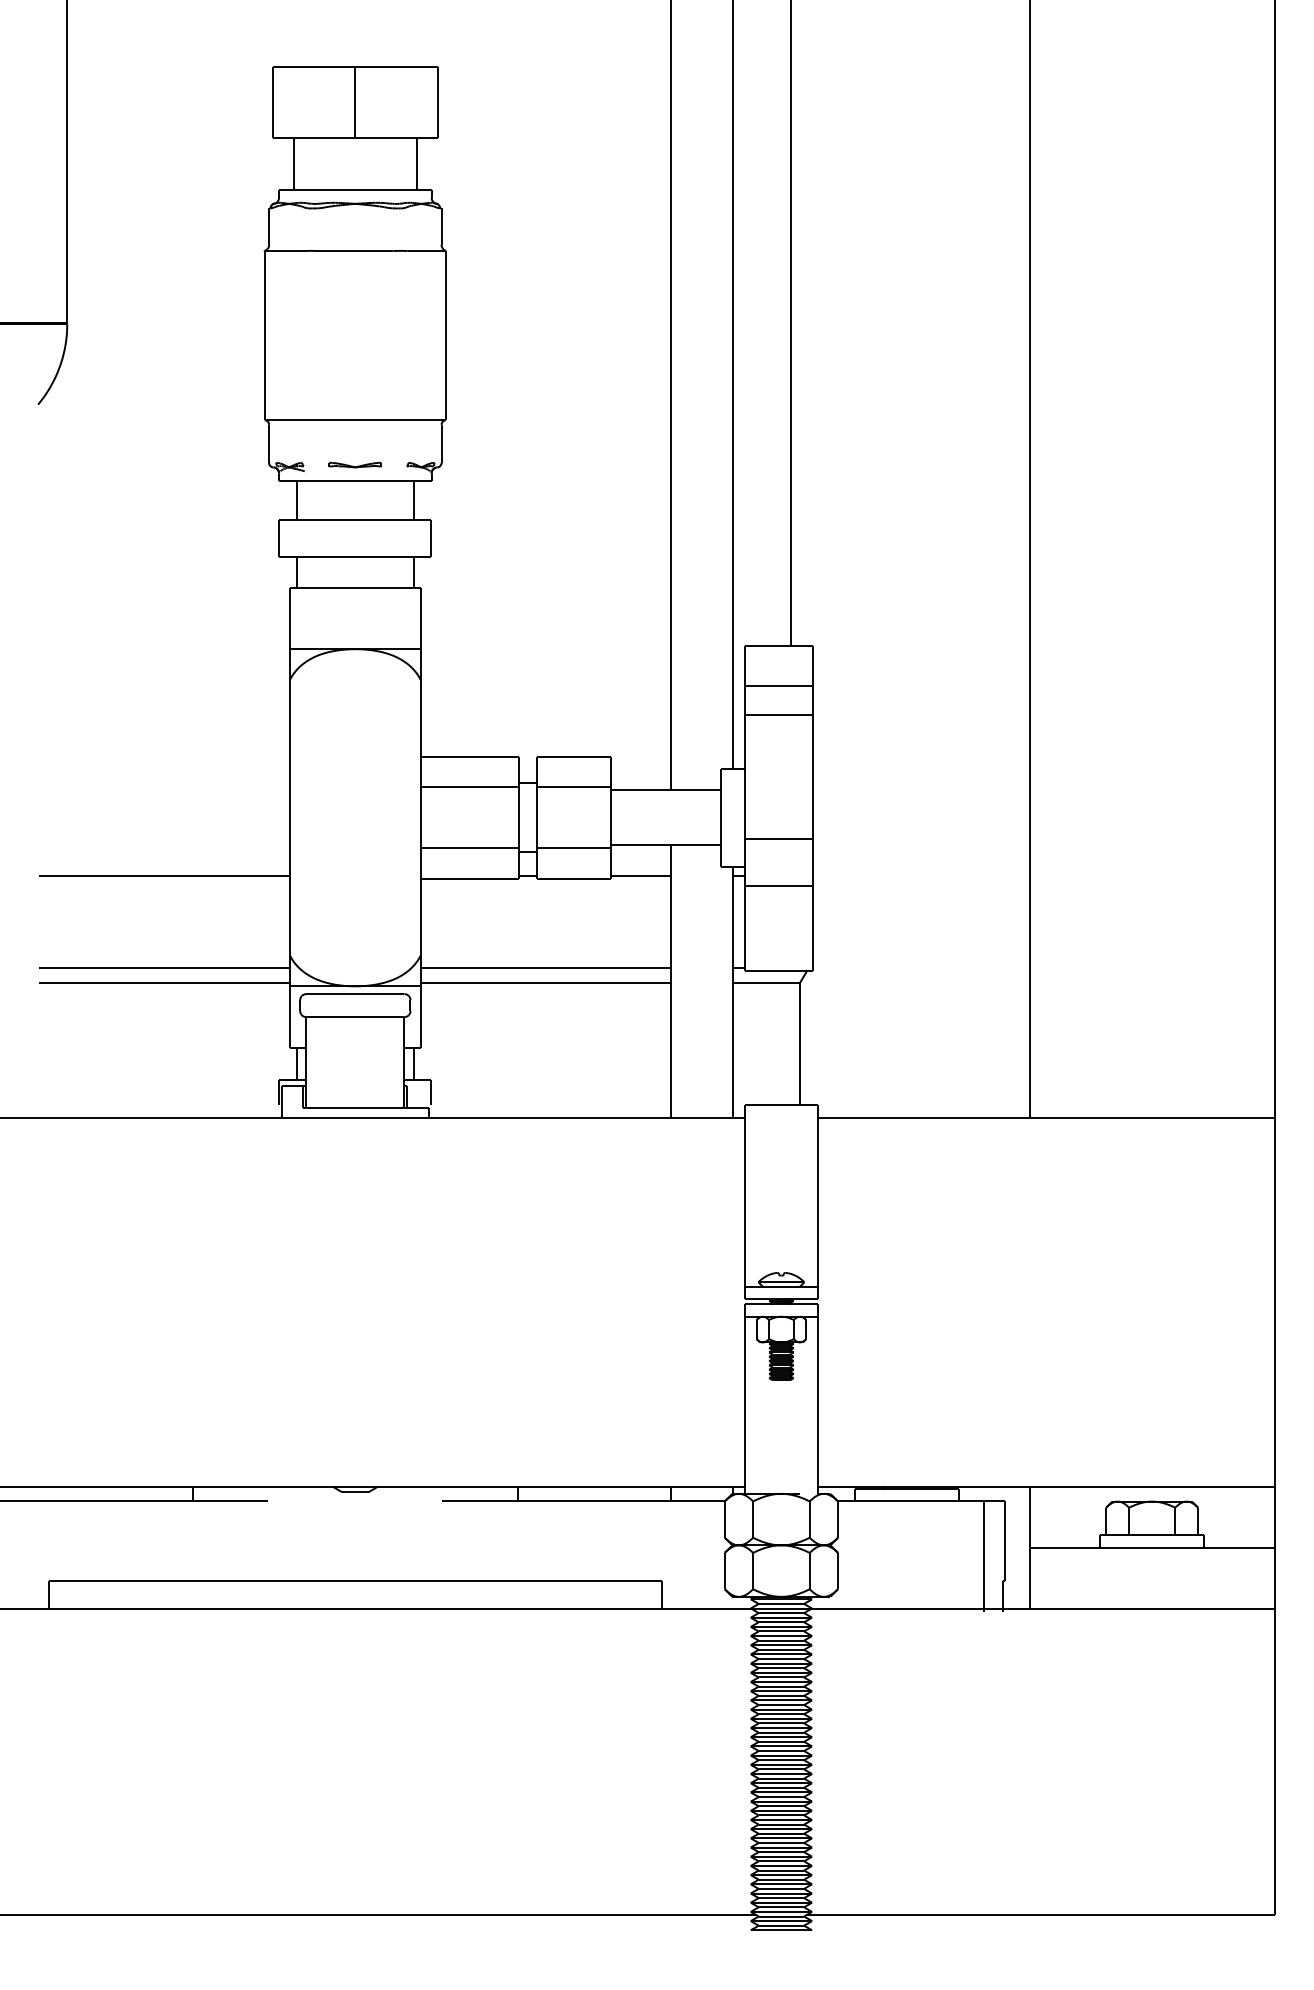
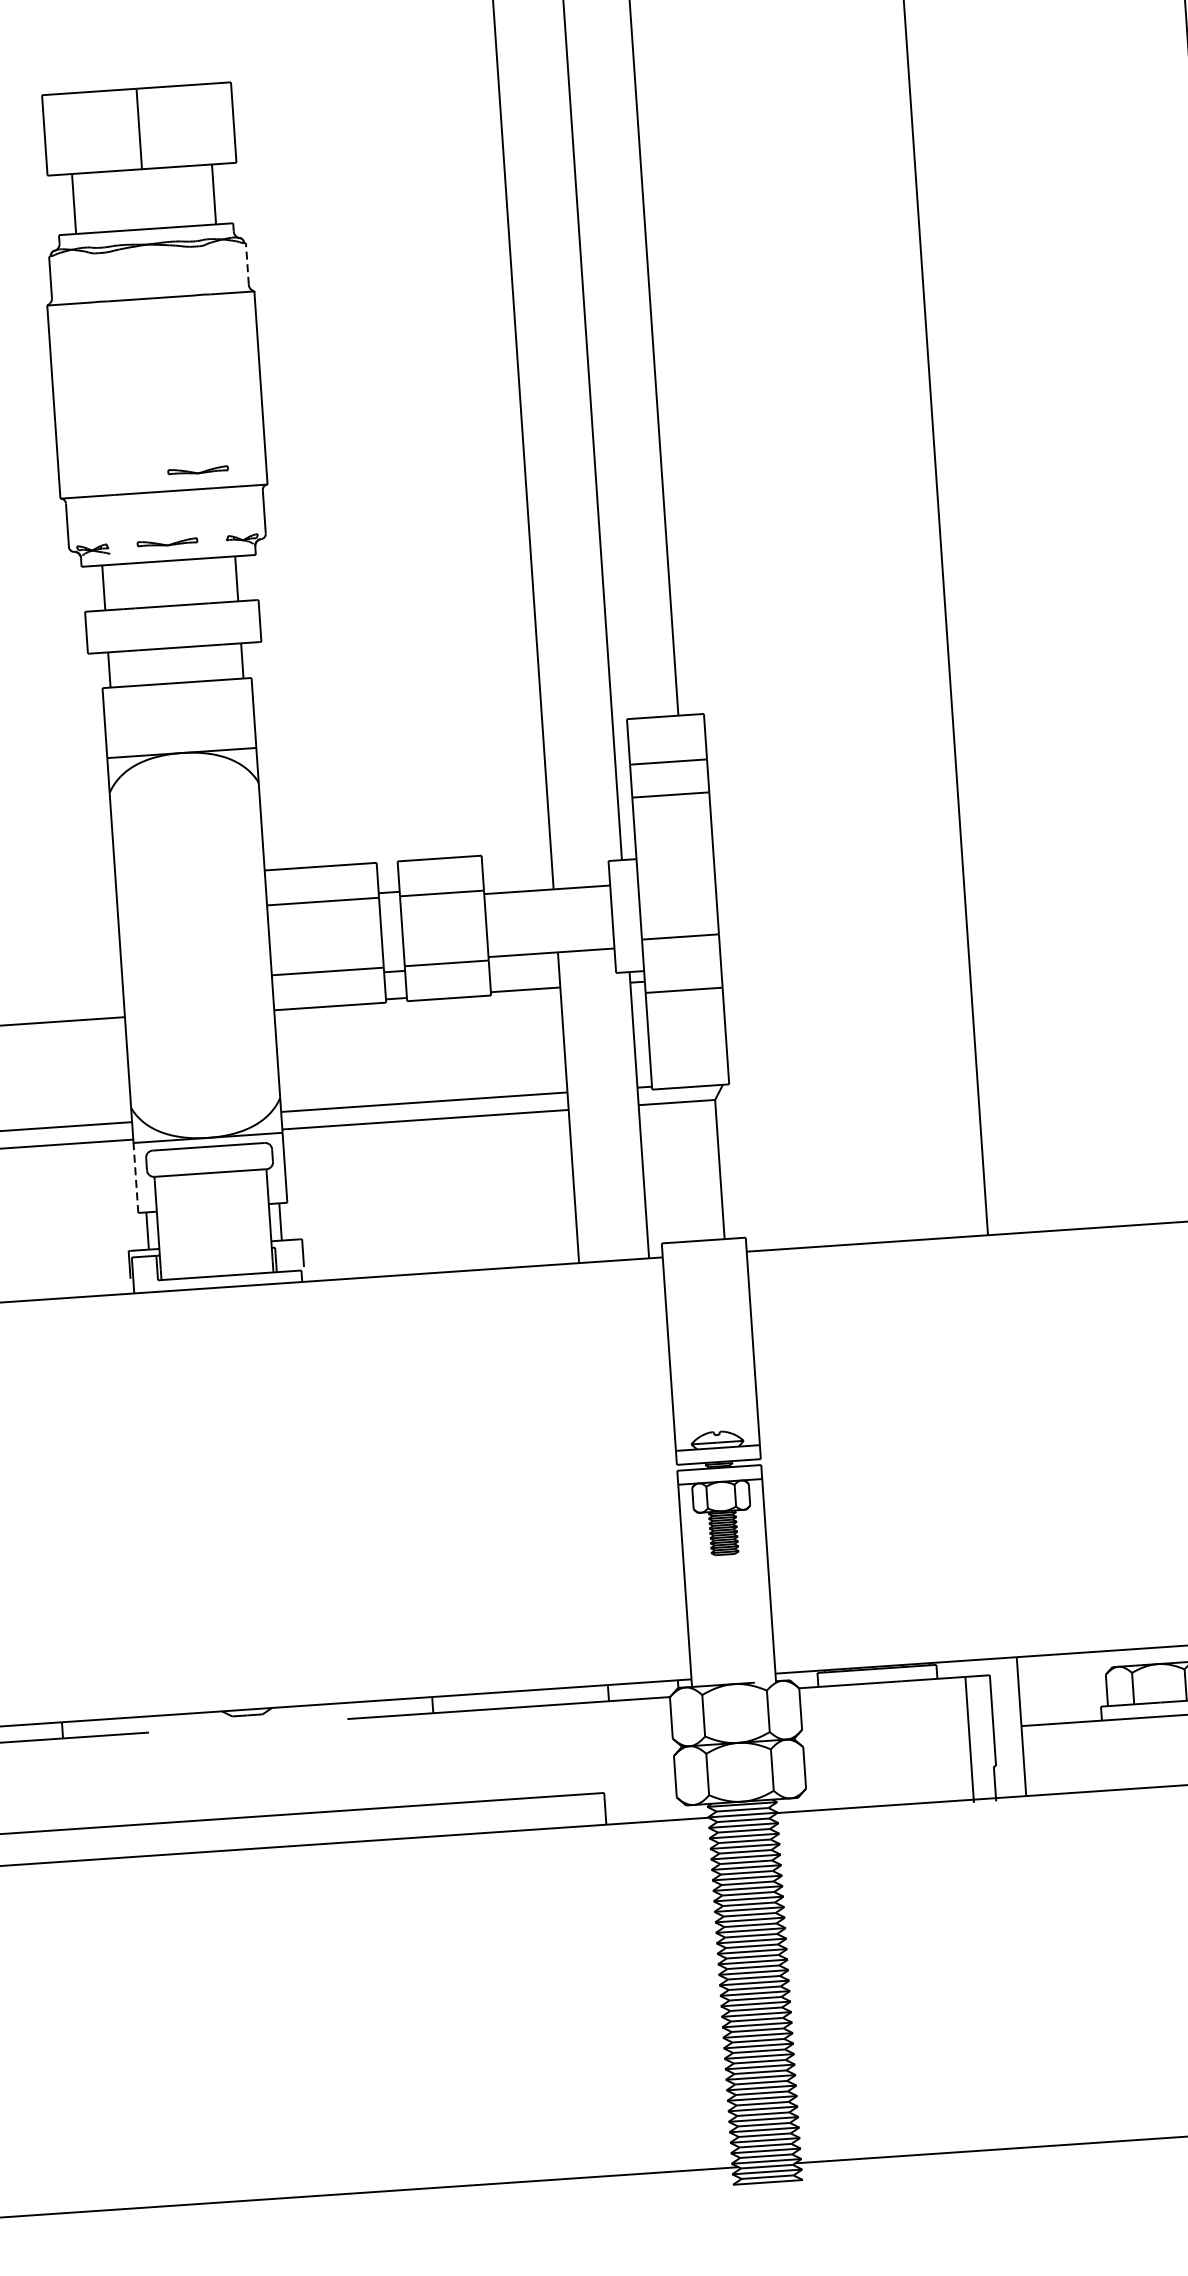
line: (441, 226) -> (247, 263), solid -> dashed
part: (385, 403) -> (197, 470), added
line: (290, 1016) -> (136, 1177), solid -> dashed

